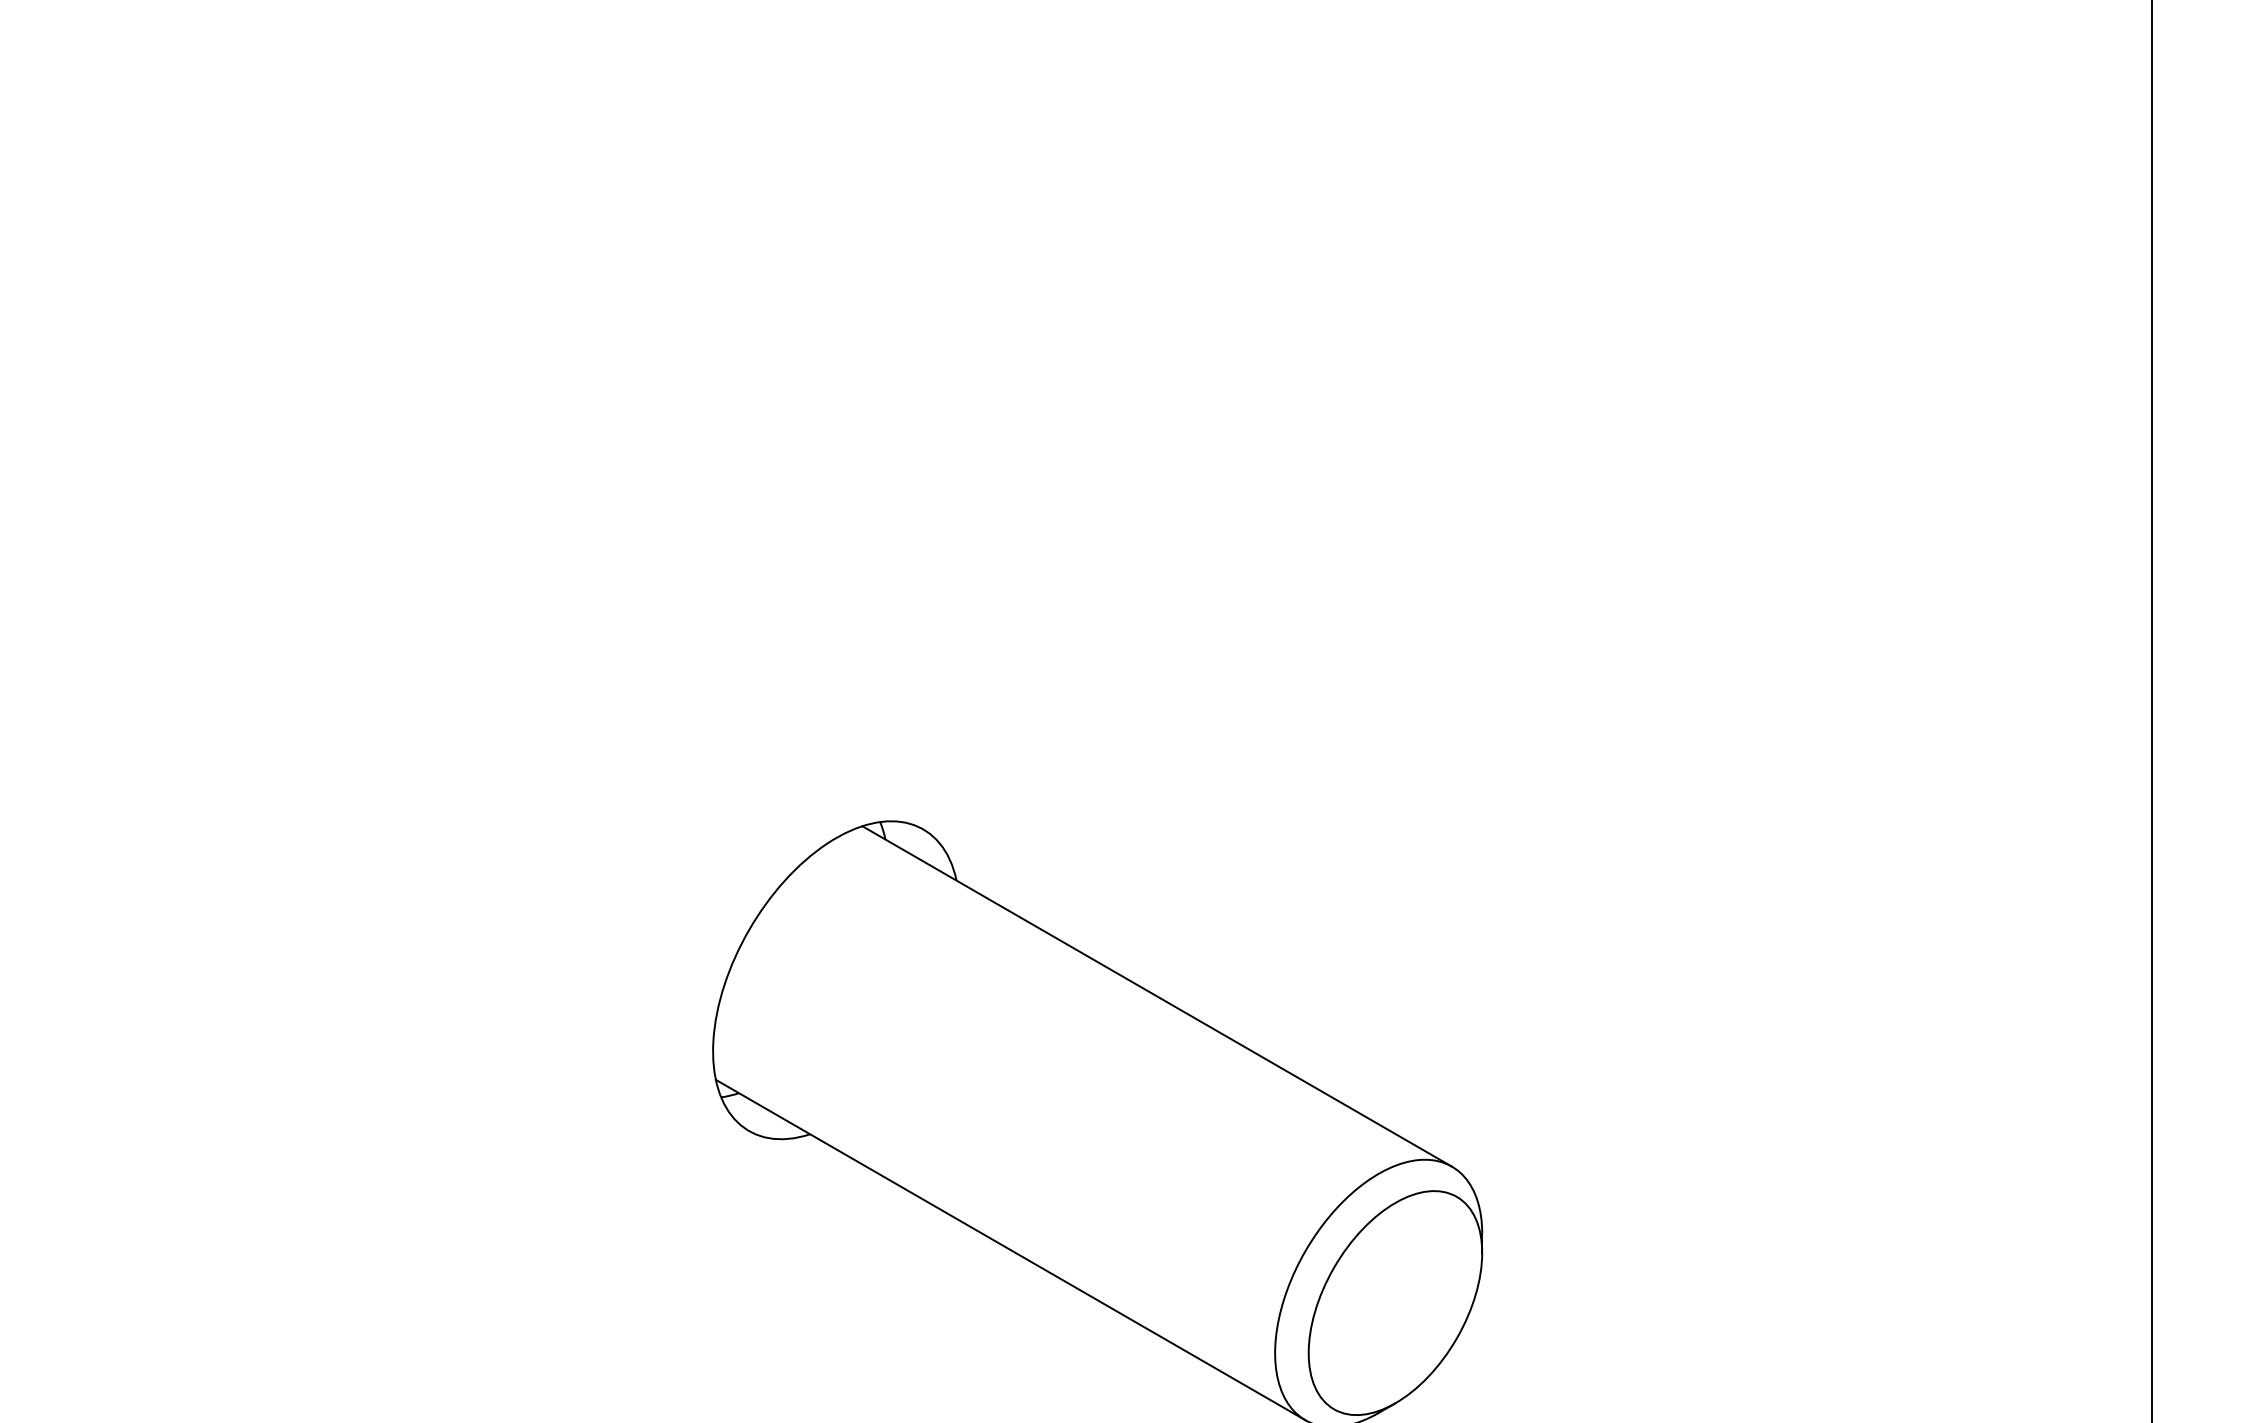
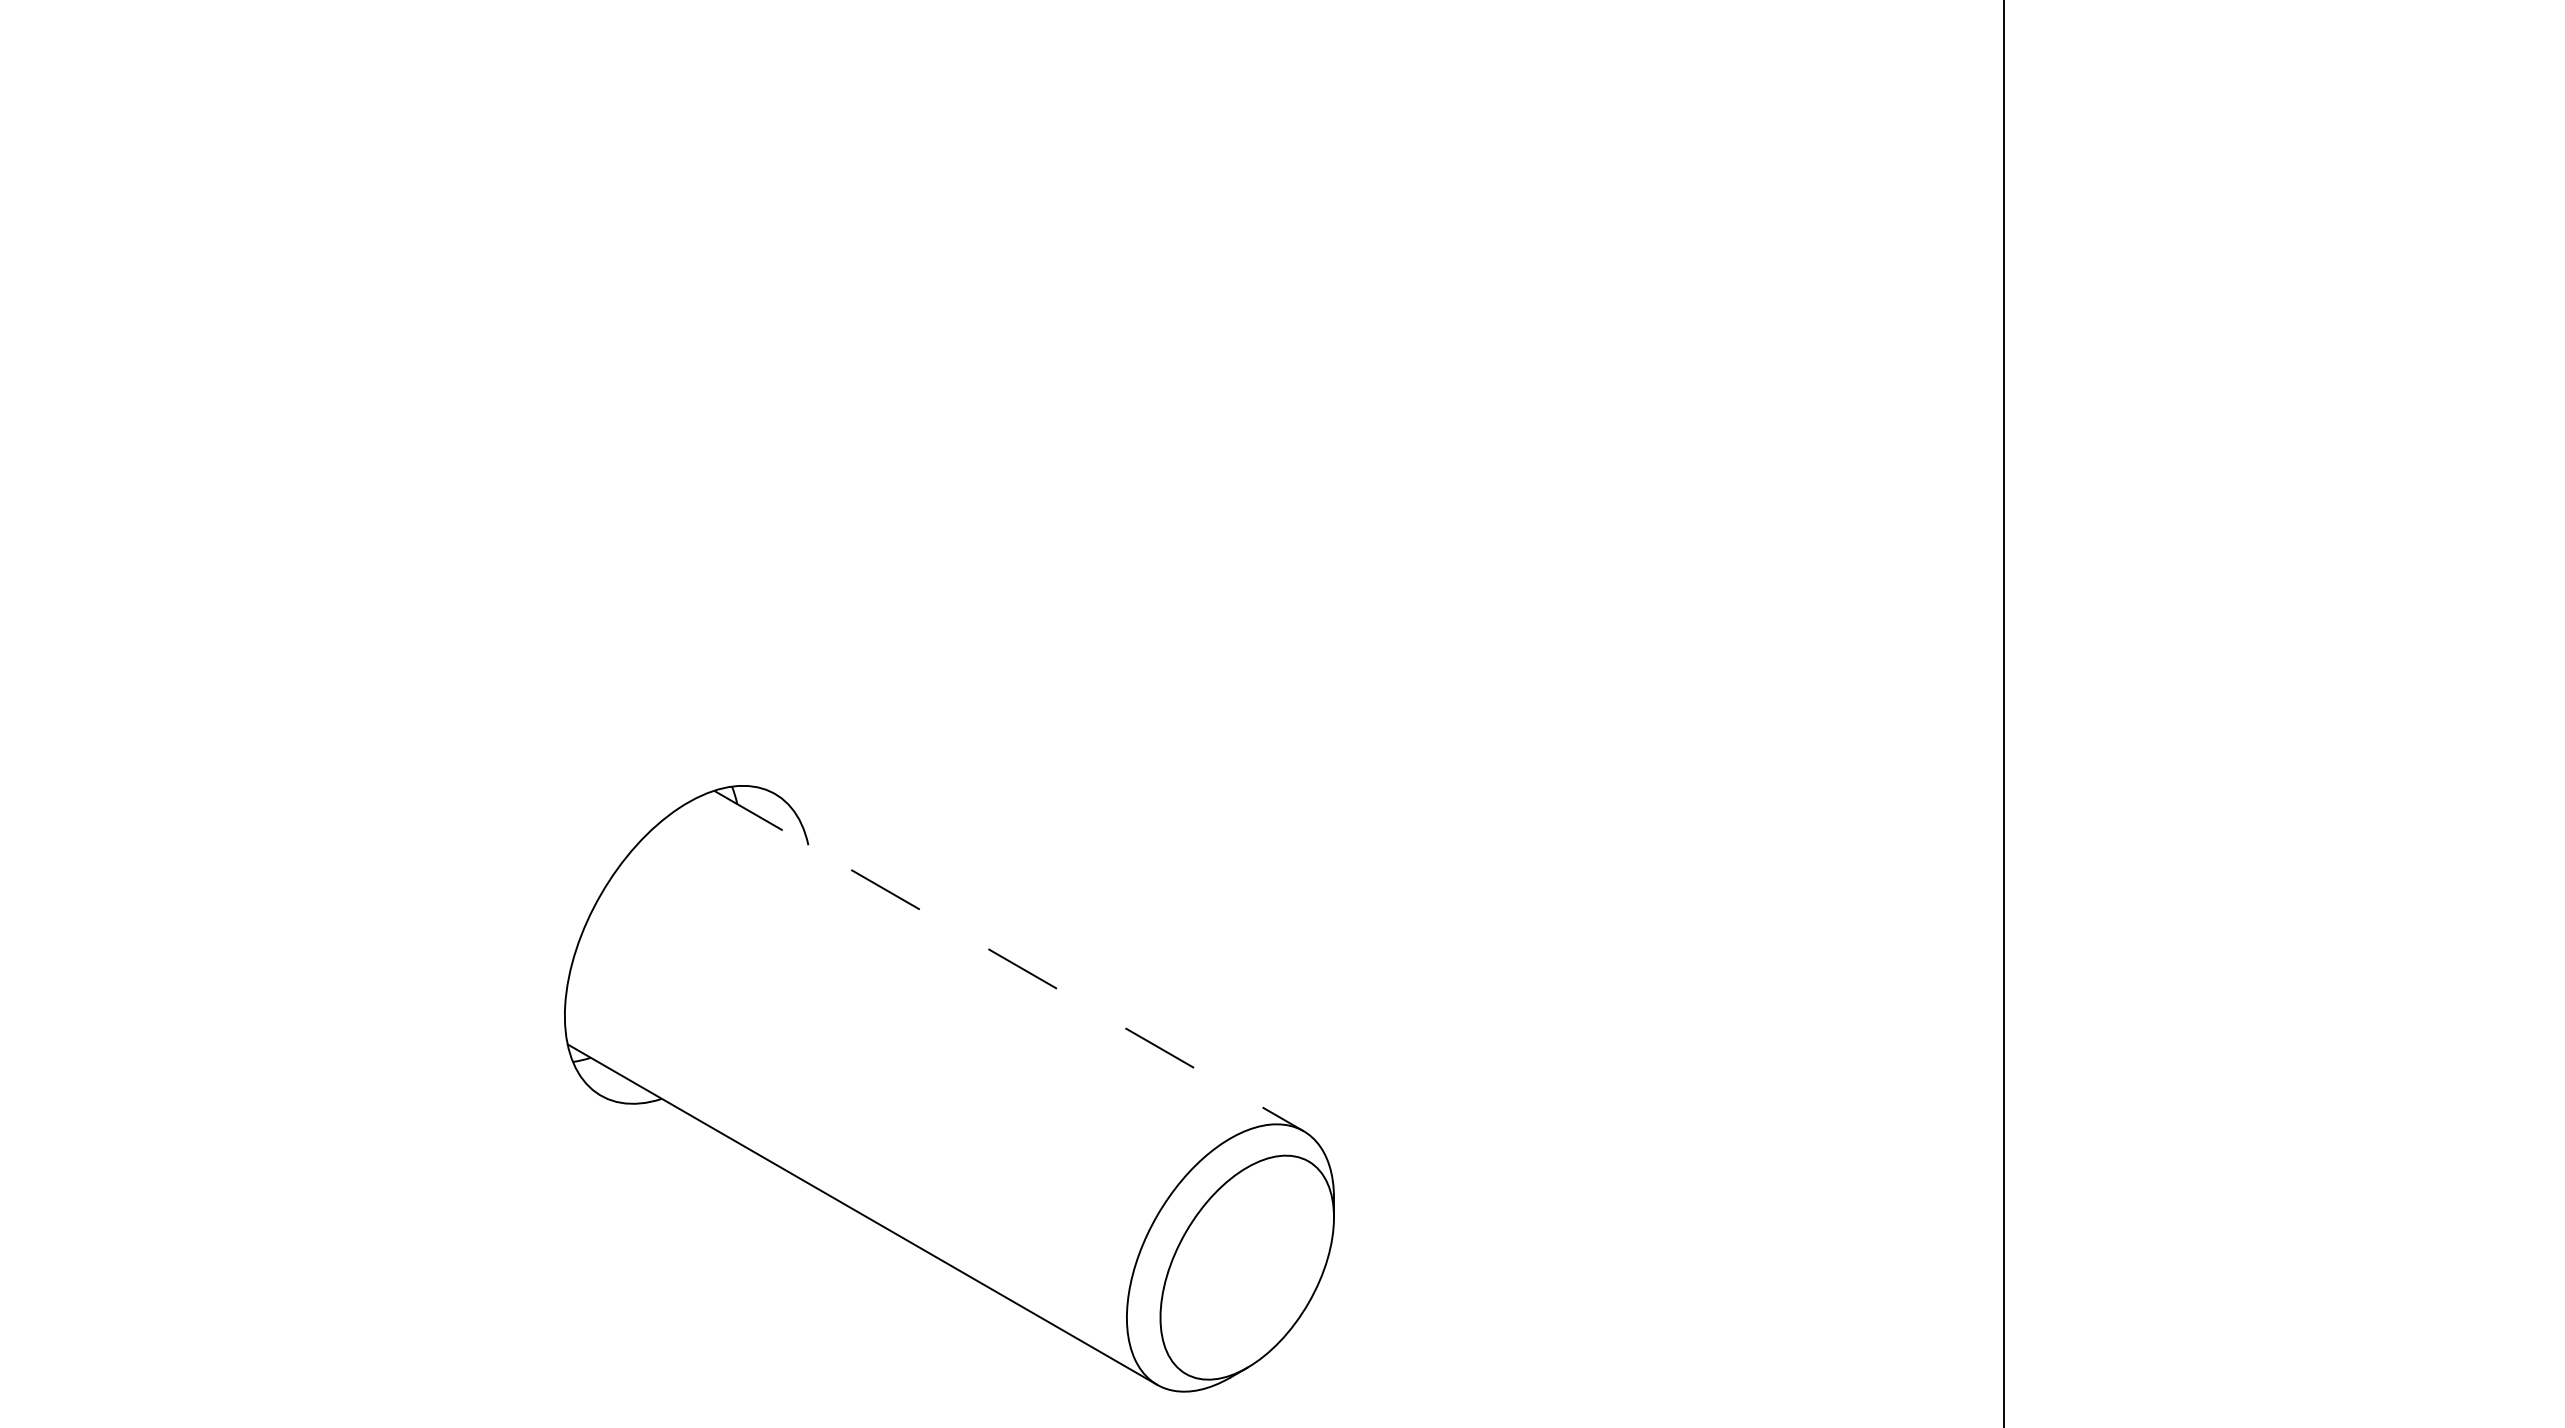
line: (1157, 996) -> (1009, 961), solid -> dashed

